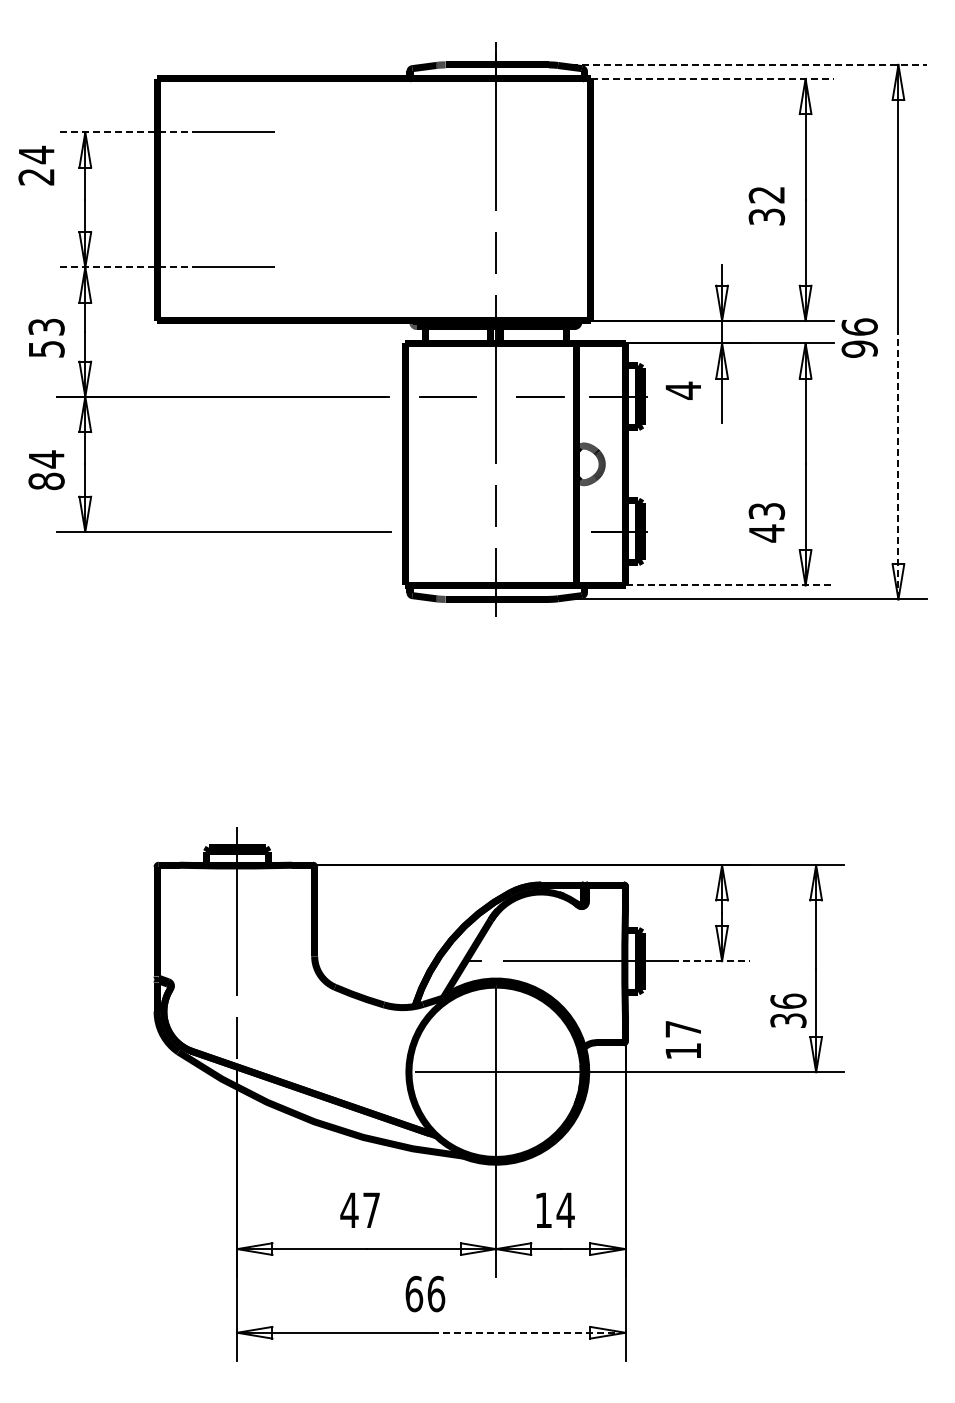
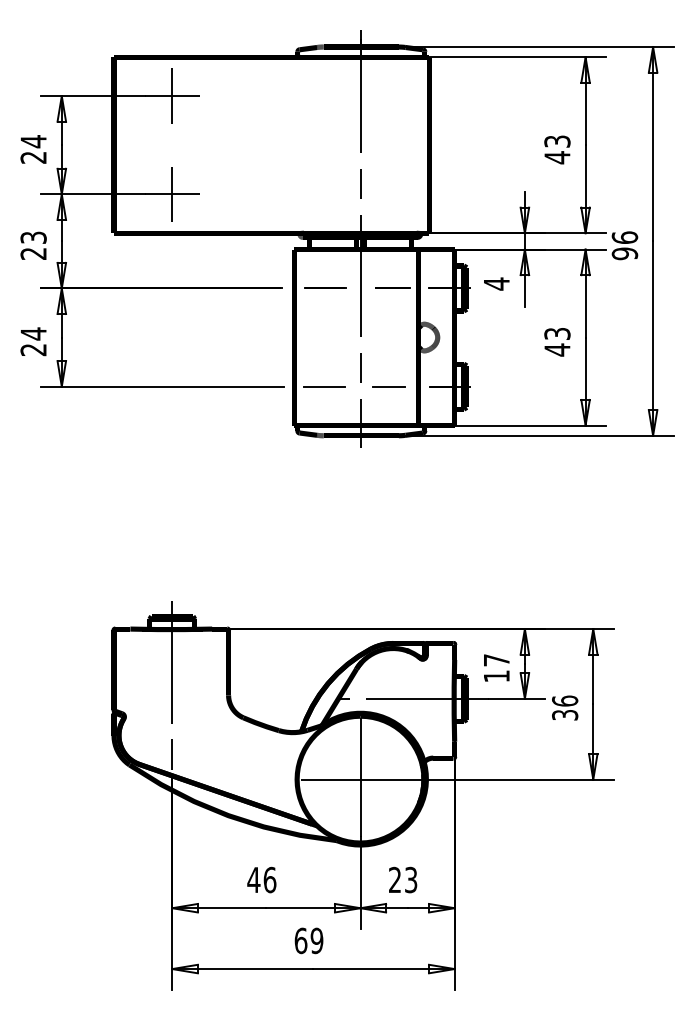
line: (737, 64) -> (536, 46), dashed -> solid
line: (712, 78) -> (517, 56), dashed -> solid
line: (127, 132) -> (92, 96), dashed -> solid
line: (237, 132) -> (172, 96), added
text: (36, 165) -> (33, 149), moved
text: (766, 206) -> (557, 150), 32 -> 43
line: (127, 267) -> (92, 194), dashed -> solid
line: (237, 267) -> (172, 194), added
text: (46, 349) -> (33, 254), 53 -> 23
line: (898, 465) -> (653, 338), dashed -> solid
text: (46, 481) -> (33, 350), 84 -> 24
text: (766, 522) -> (557, 342), moved
line: (445, 531) -> (323, 386), added
line: (534, 531) -> (388, 386), added
line: (730, 585) -> (530, 425), dashed -> solid
line: (711, 961) -> (517, 699), dashed -> solid
text: (788, 1010) -> (565, 707), moved
text: (682, 1039) -> (496, 667), moved
text: (371, 1210) -> (269, 880), 47 -> 46
text: (554, 1210) -> (402, 880), 14 -> 23
text: (436, 1293) -> (317, 940), 66 -> 69
line: (527, 1332) -> (383, 968), dashed -> solid

